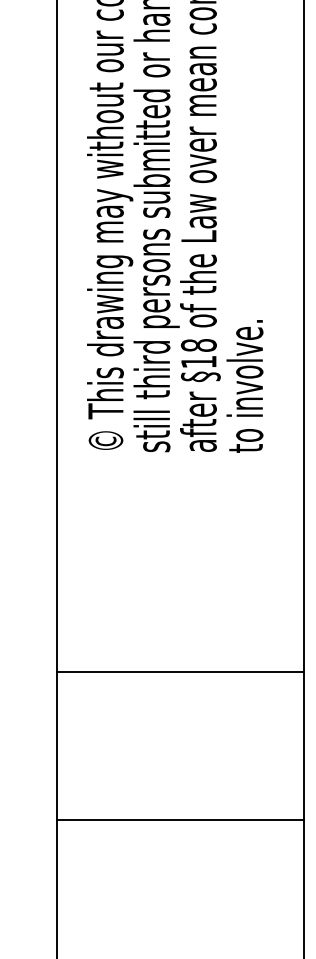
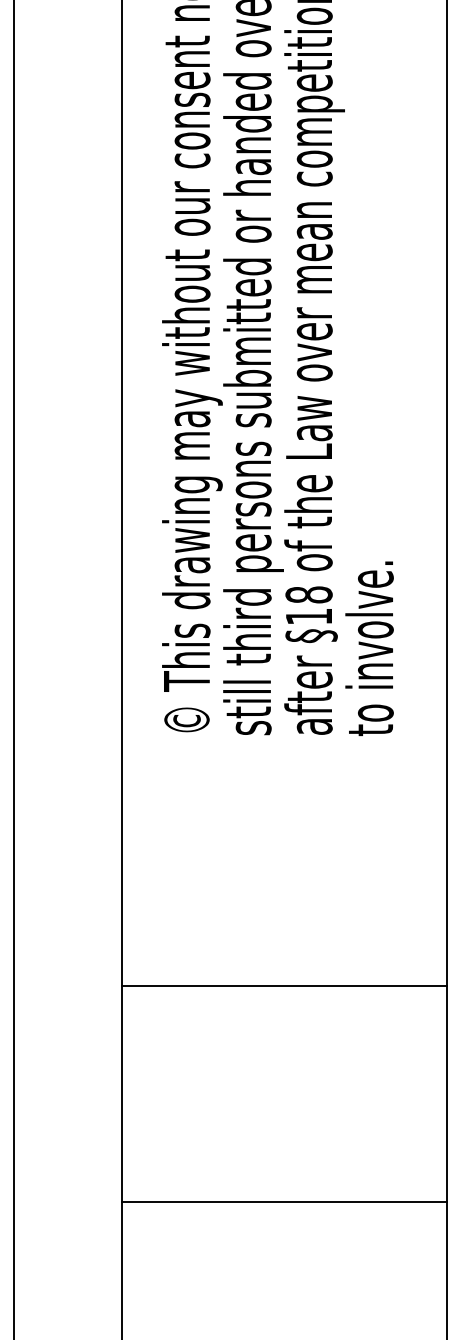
line: (180, 671) -> (284, 985), moved
line: (180, 820) -> (284, 1202), moved

